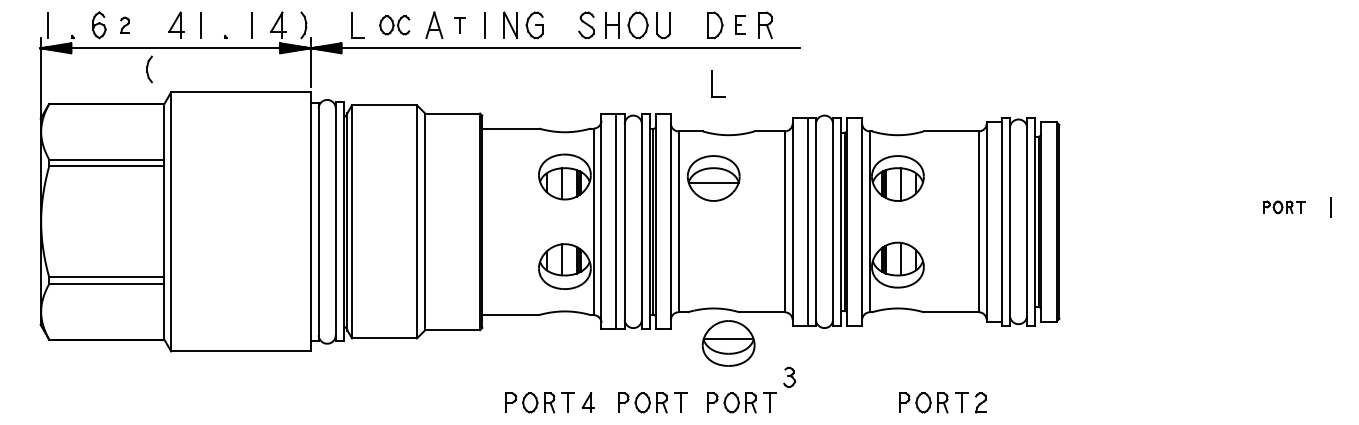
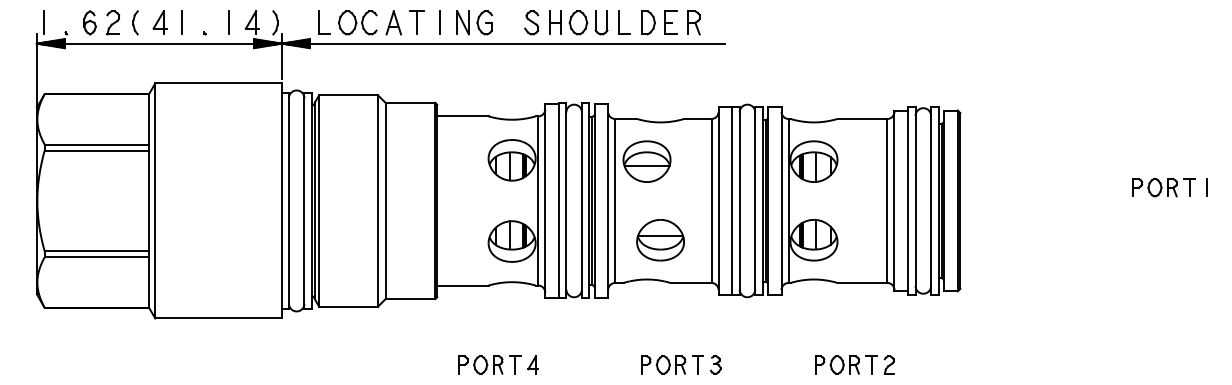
part: (125, 24) -> (113, 22), size x1.67
part: (394, 24) -> (357, 22), size x1.43
part: (459, 24) -> (416, 22), size x1.67
part: (739, 24) -> (670, 22), size x1.43
part: (149, 69) -> (135, 22), moved
part: (718, 83) -> (624, 22), moved
part: (1283, 206) -> (1163, 187), size x1.67
part: (728, 343) -> (660, 240), moved
part: (789, 376) -> (715, 364), moved
part: (652, 402) -> (591, 364), removed

